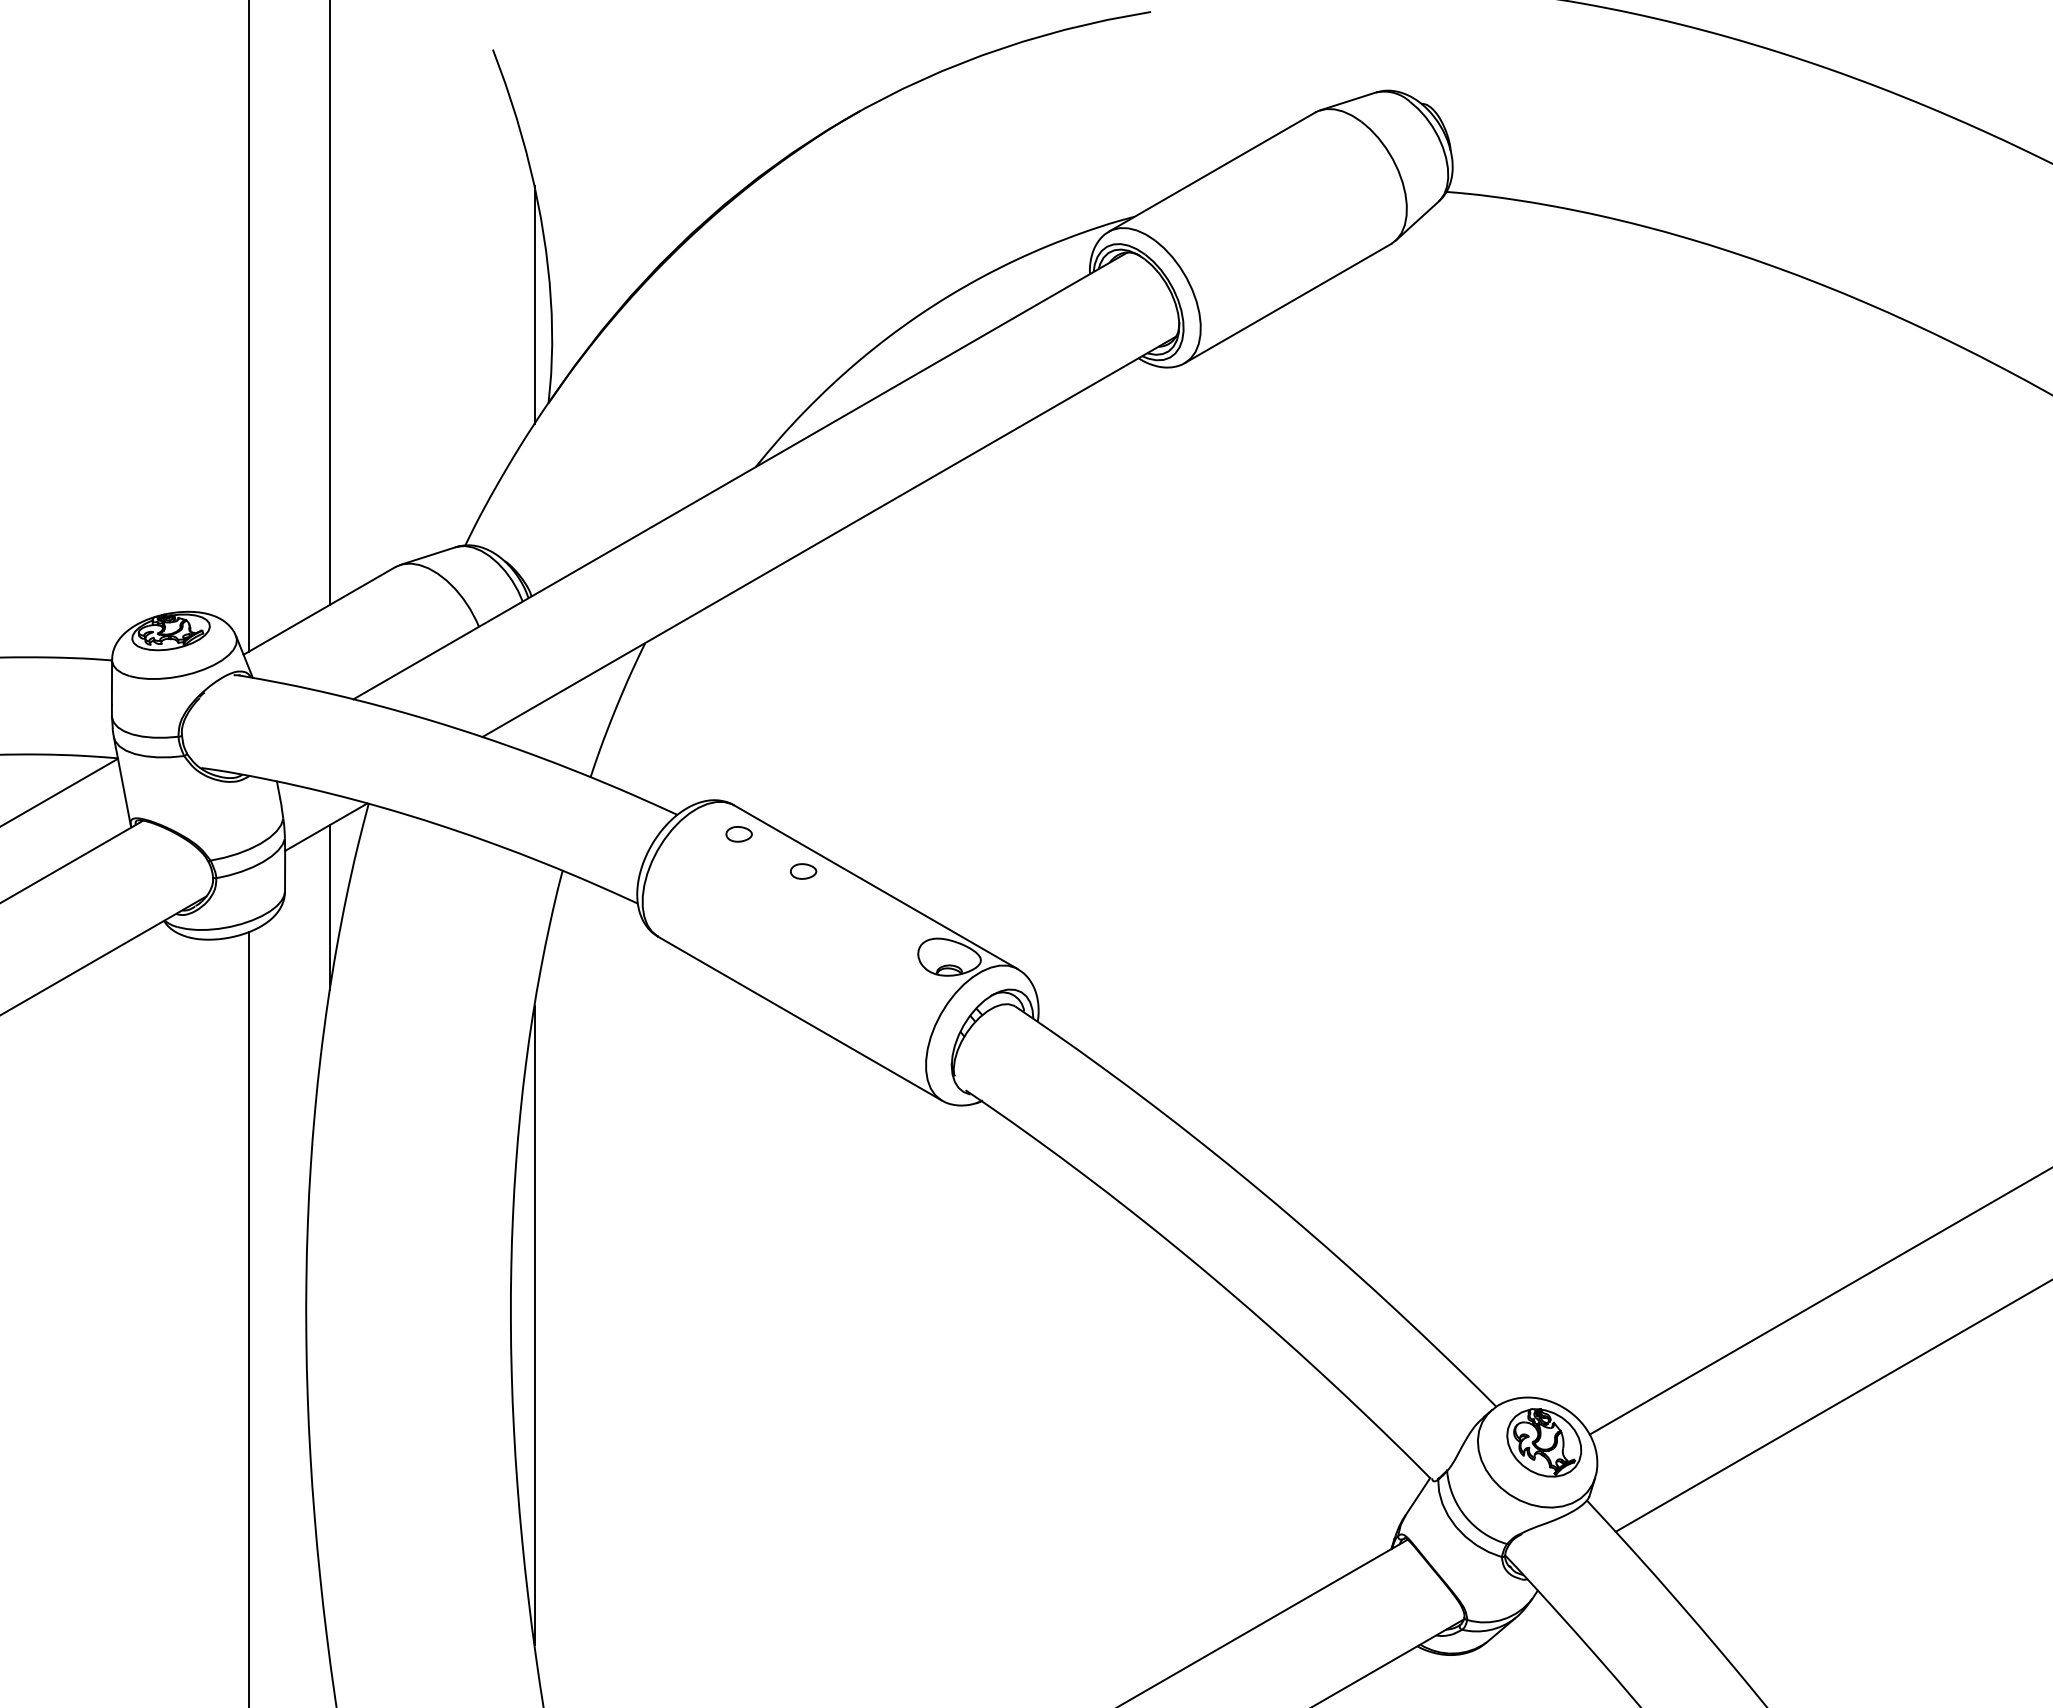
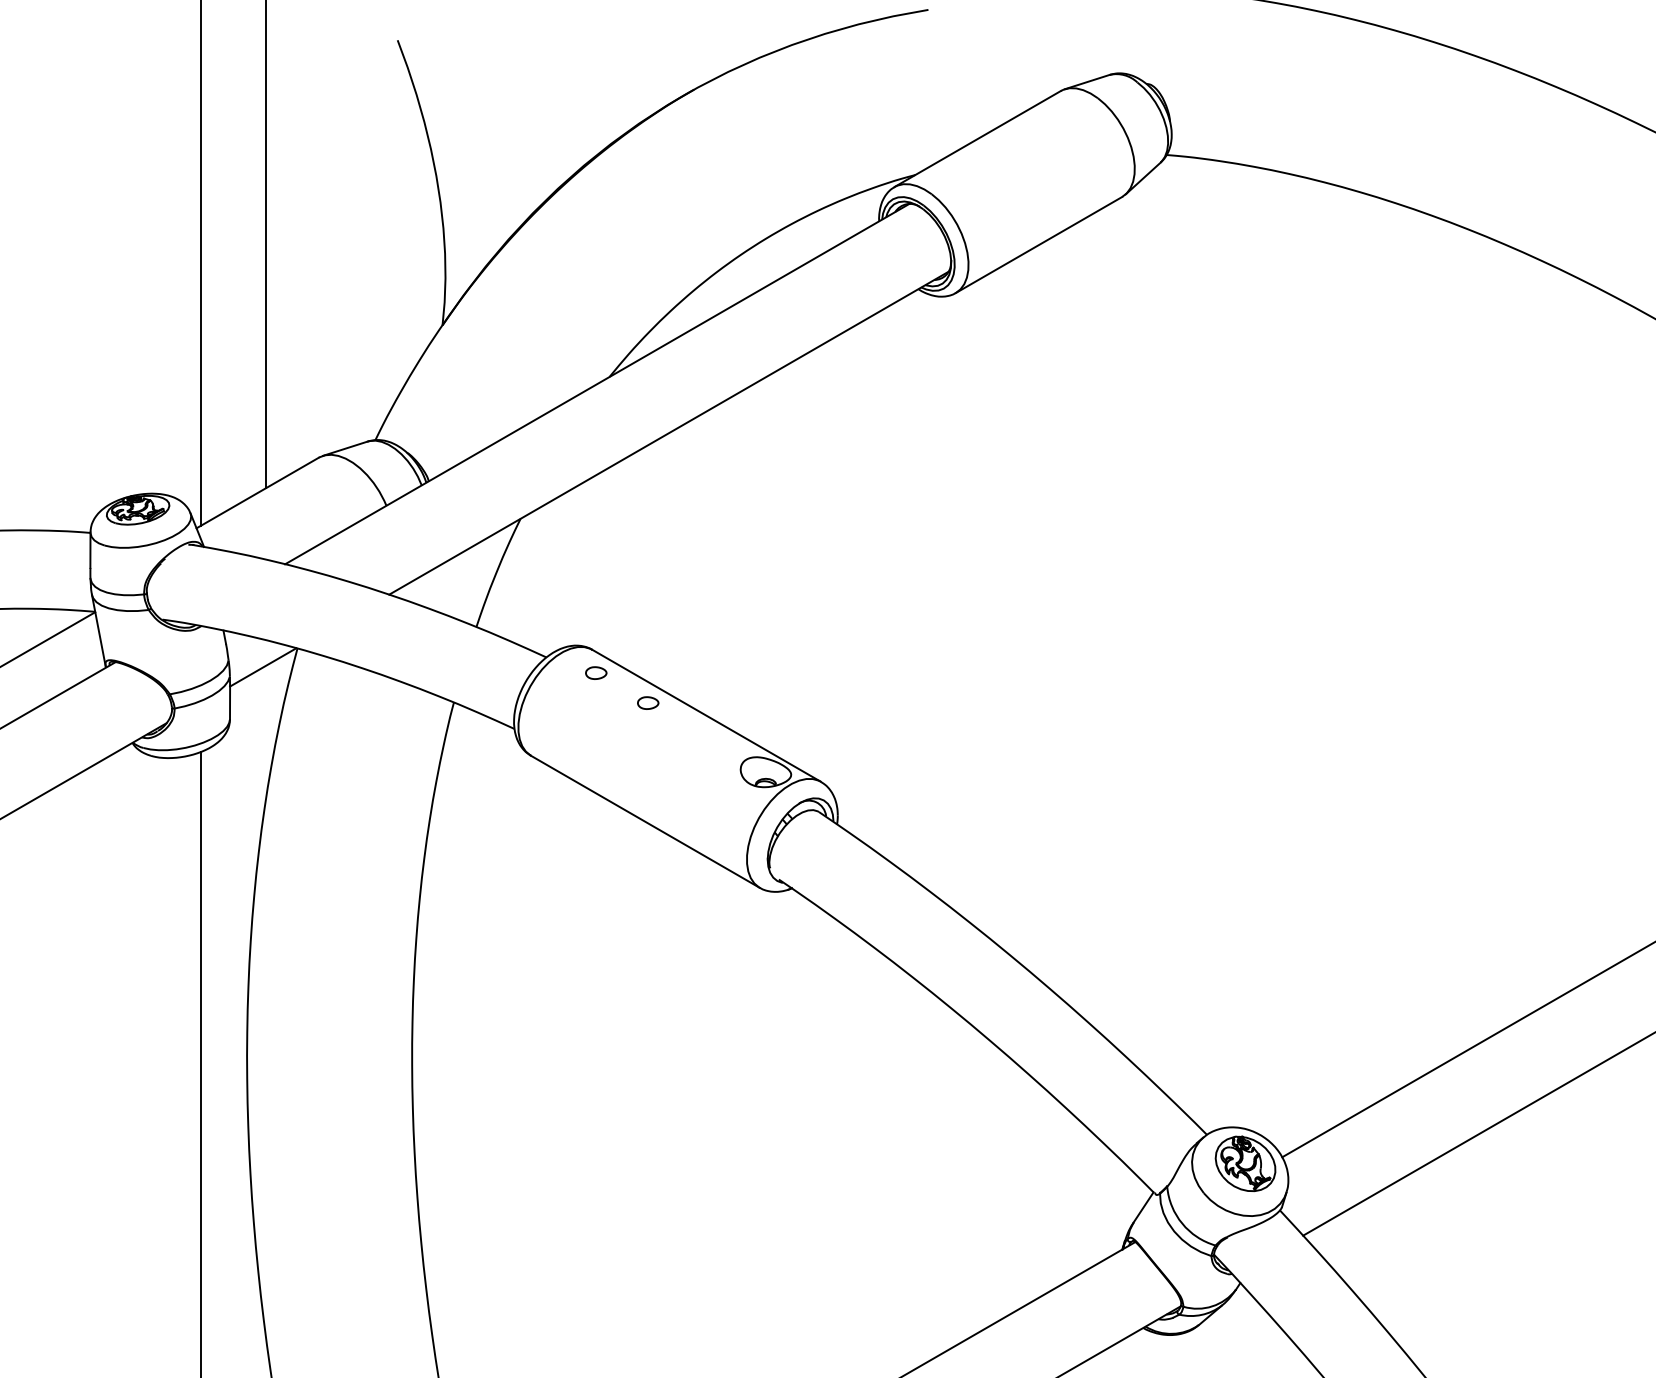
line: (534, 304) -> (431, 245), removed
line: (329, 907) -> (265, 732), removed
line: (534, 1325) -> (431, 1069), removed

